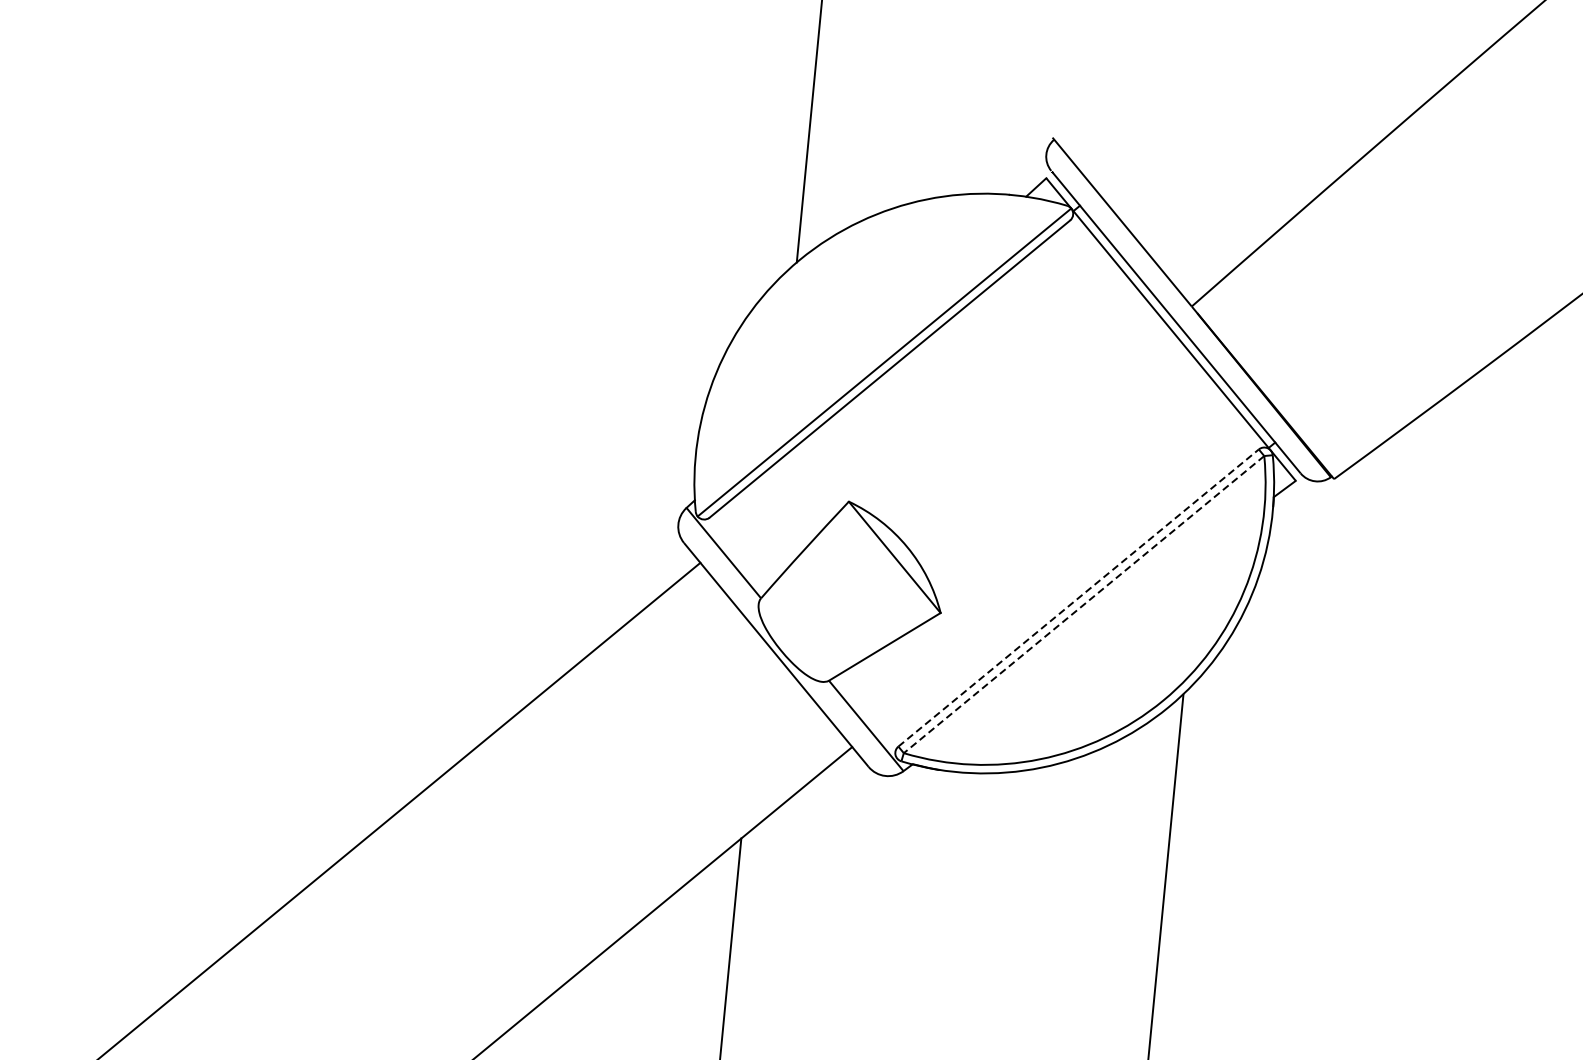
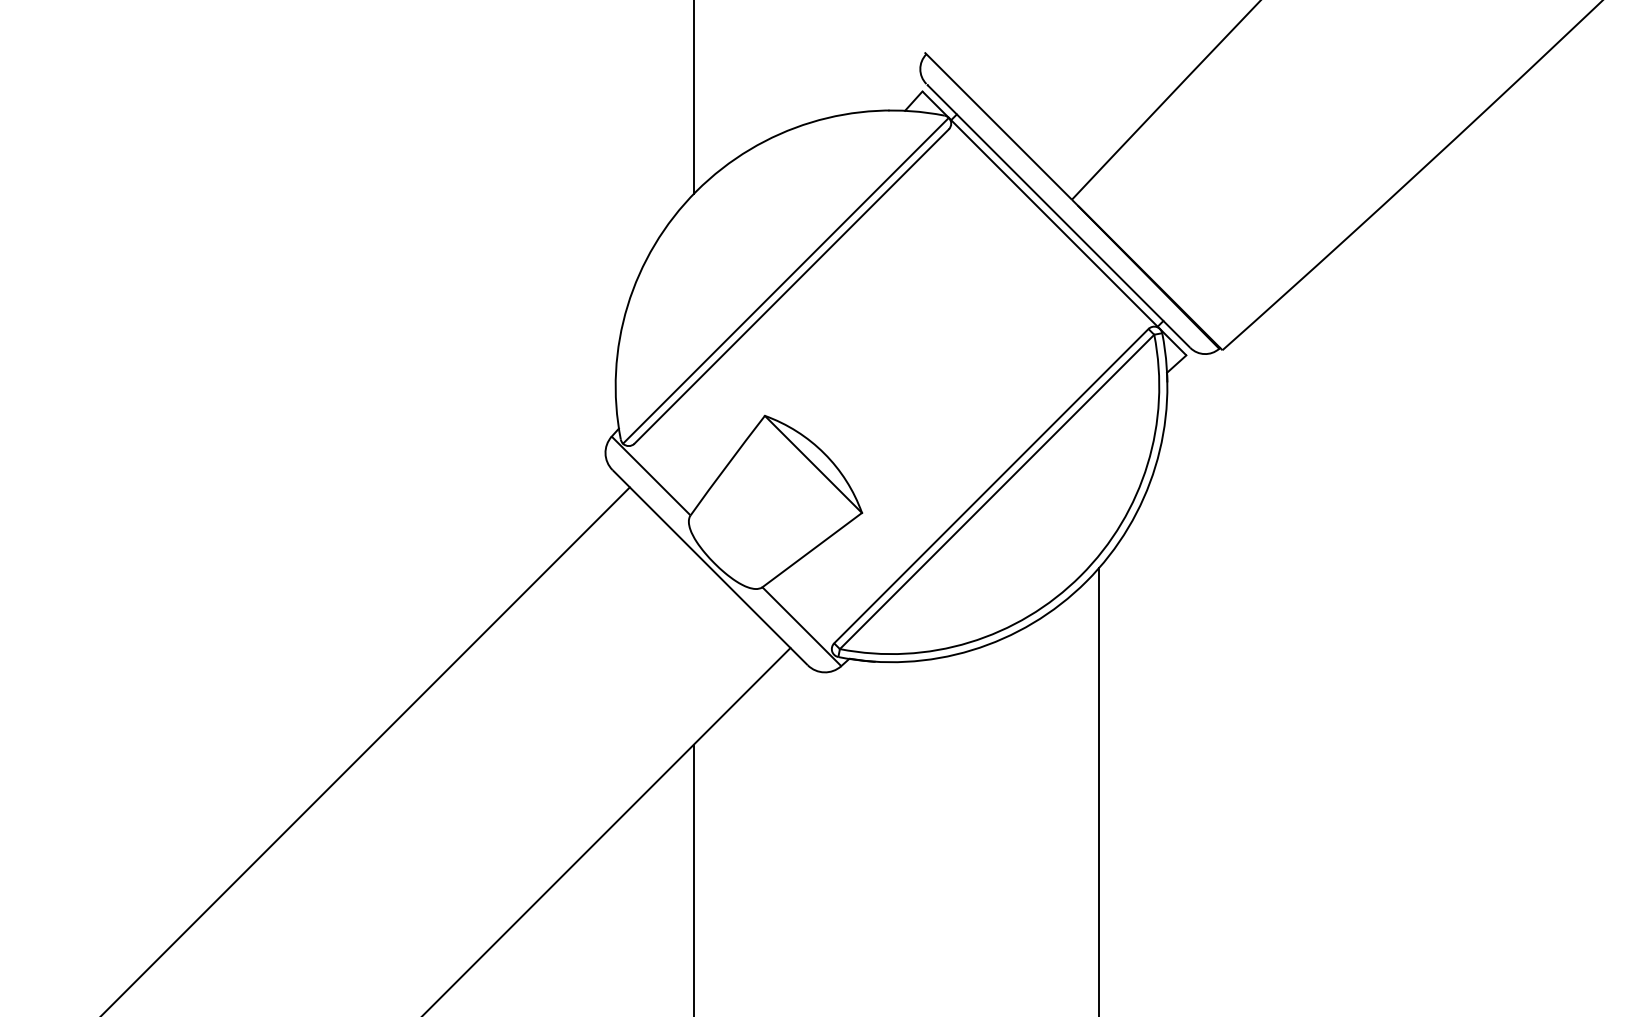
line: (1078, 597) -> (991, 485), dashed -> solid
line: (1083, 605) -> (996, 492), dashed -> solid

